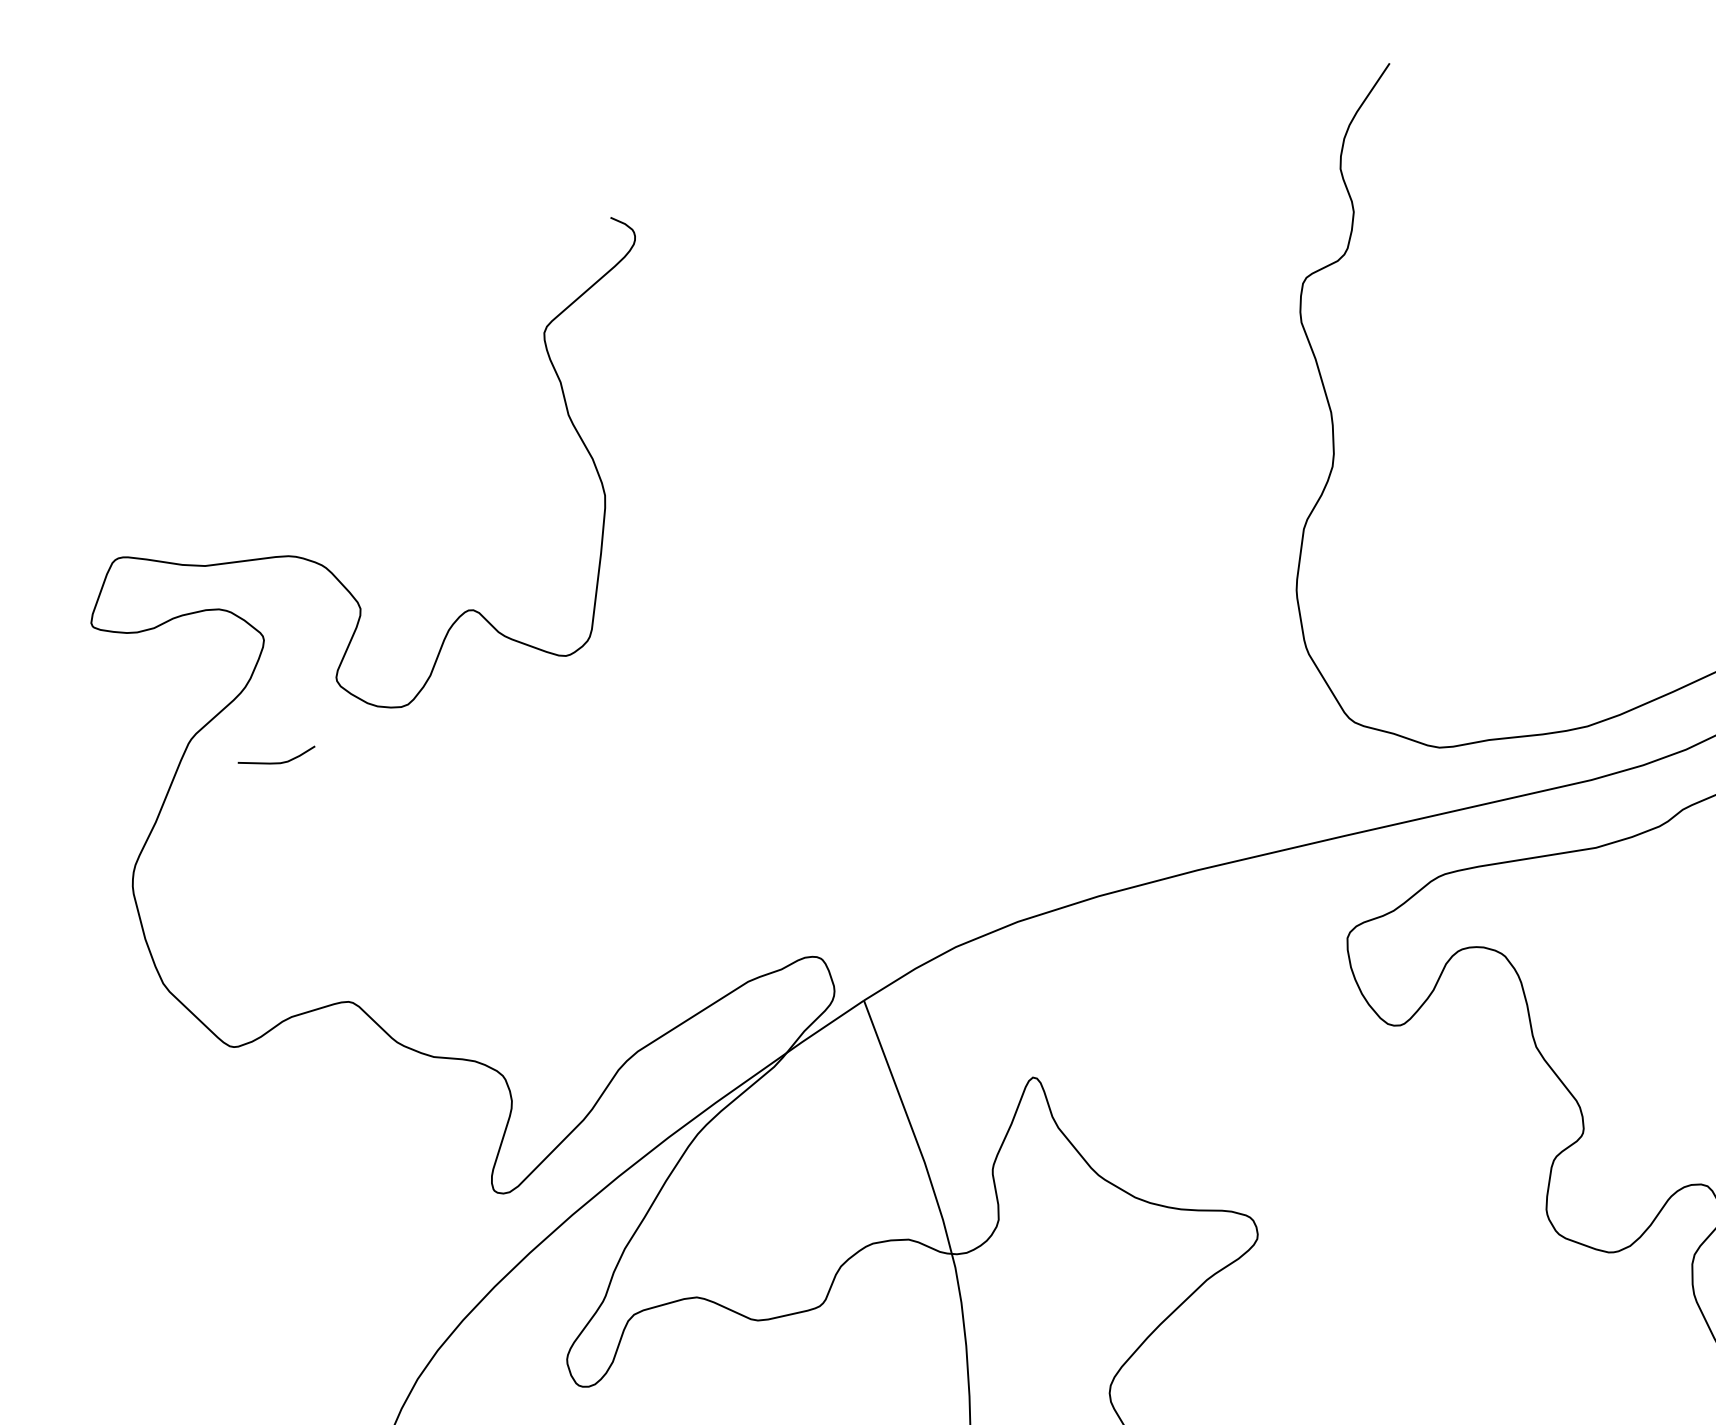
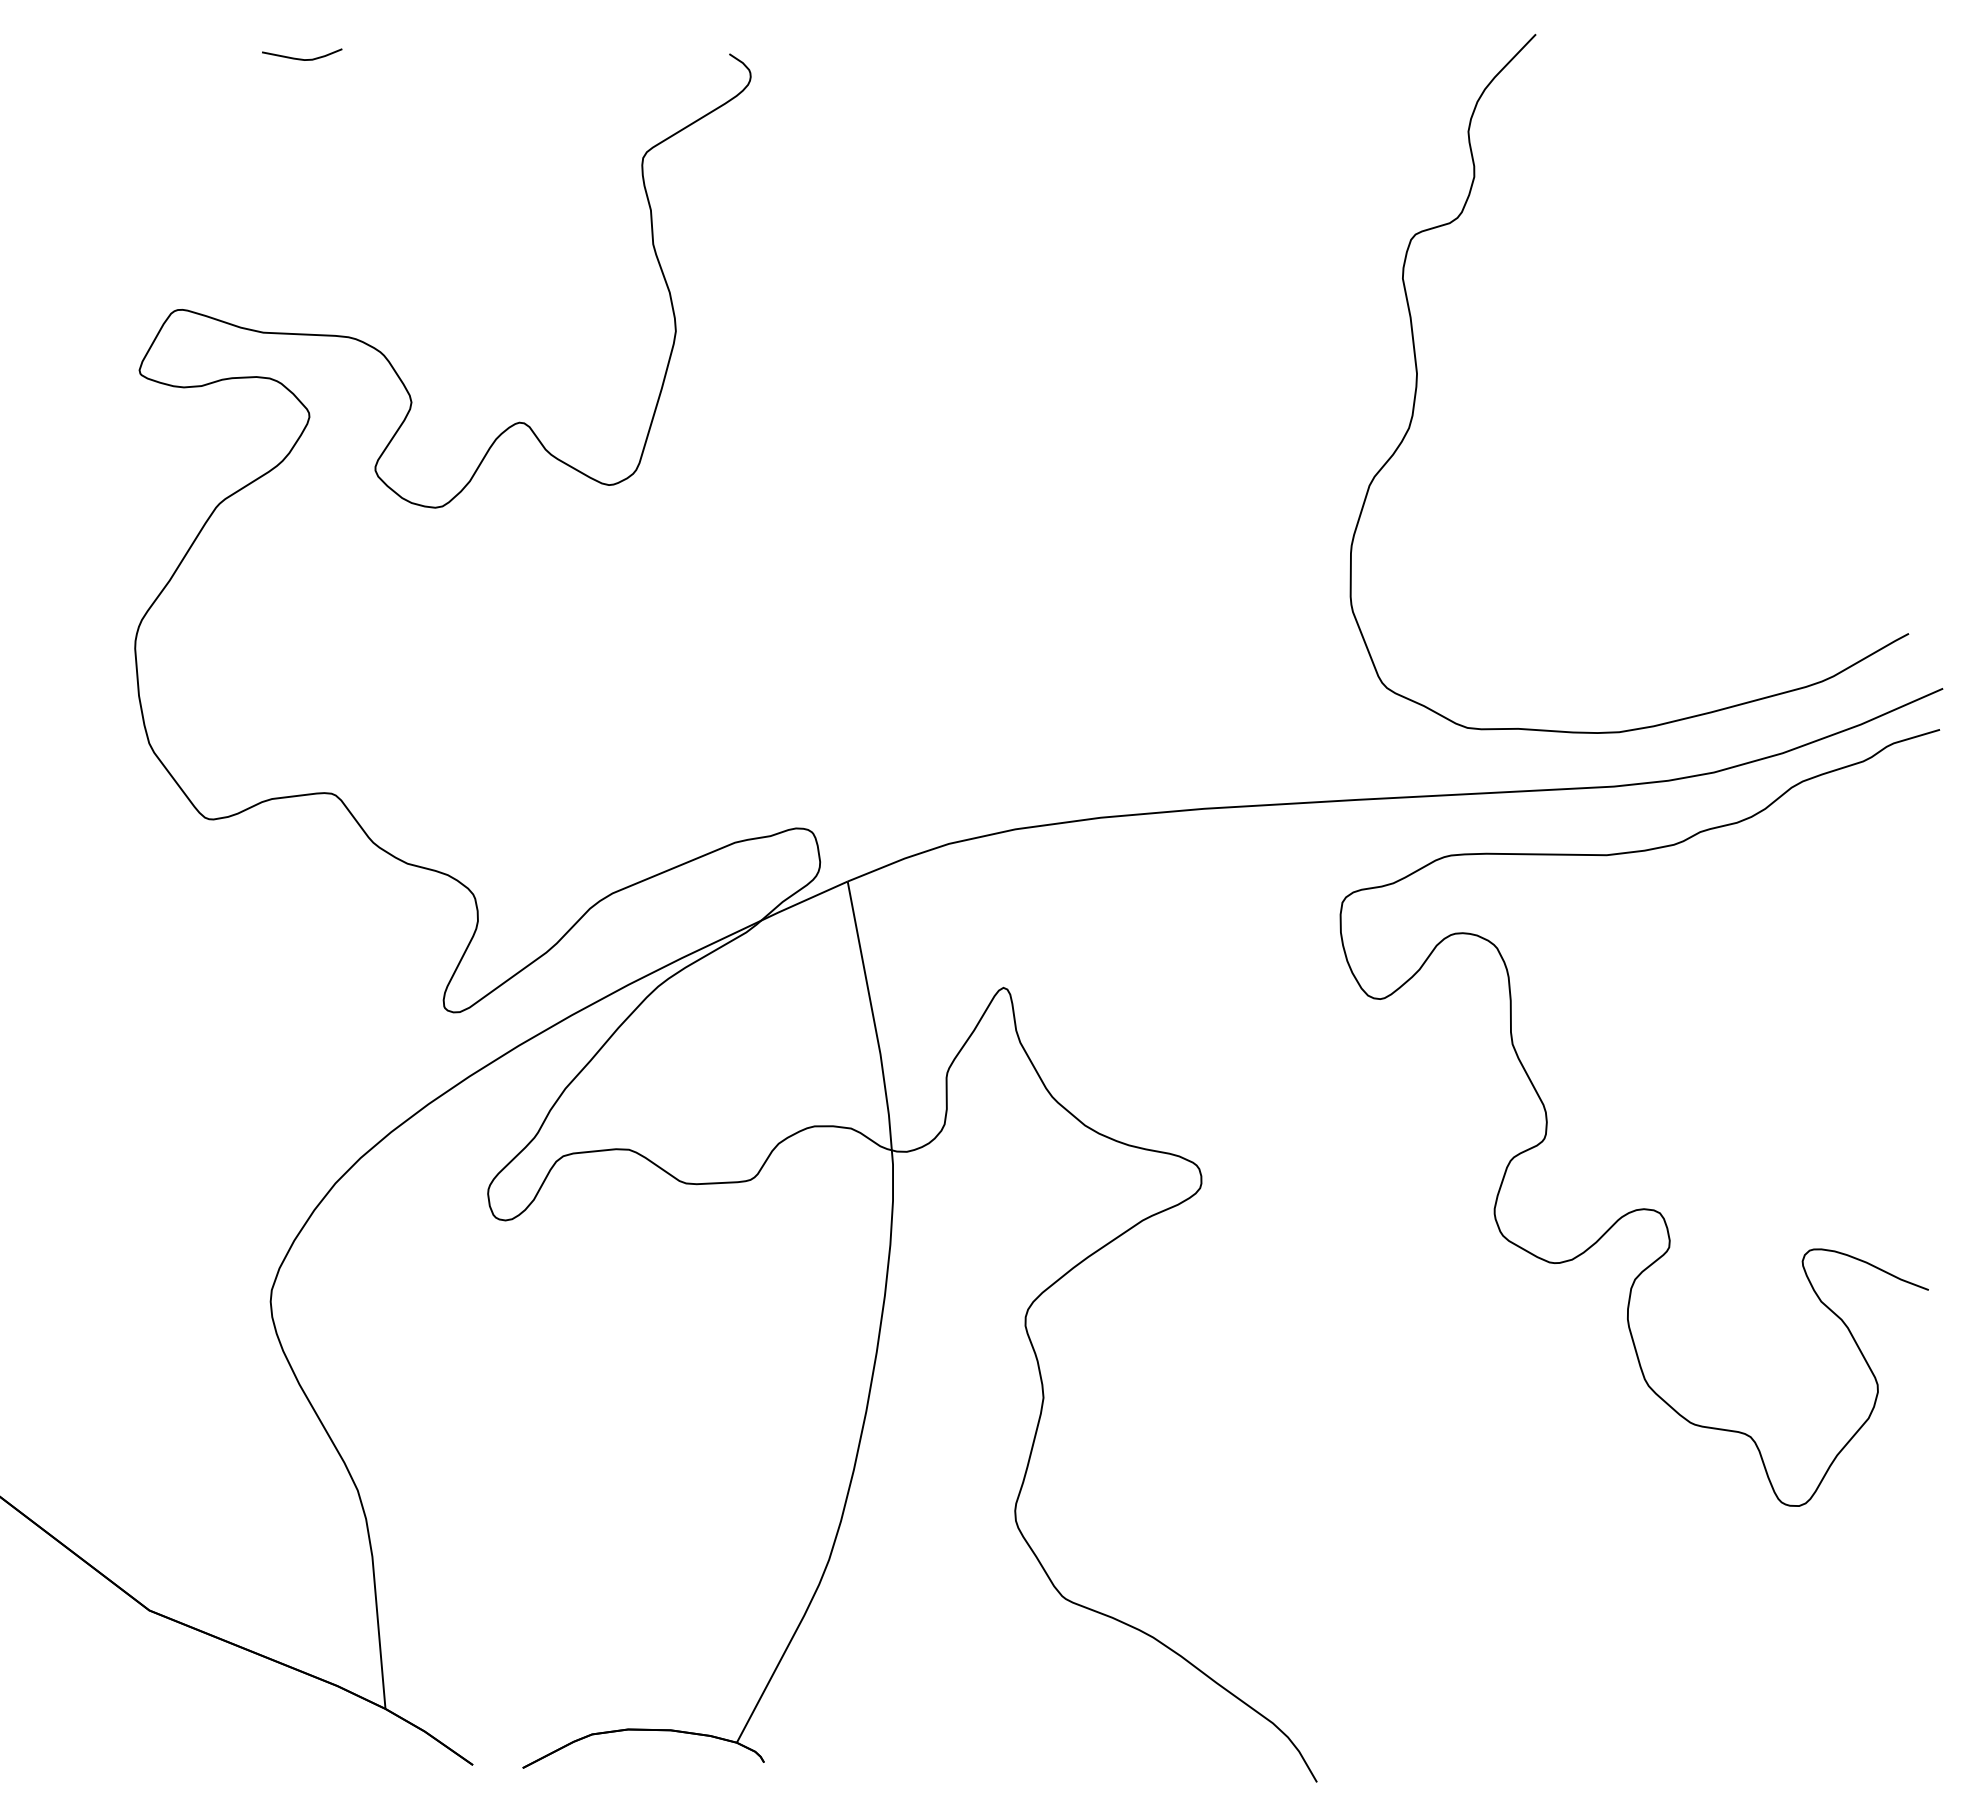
curve: (278, 762) -> (302, 58), moved

